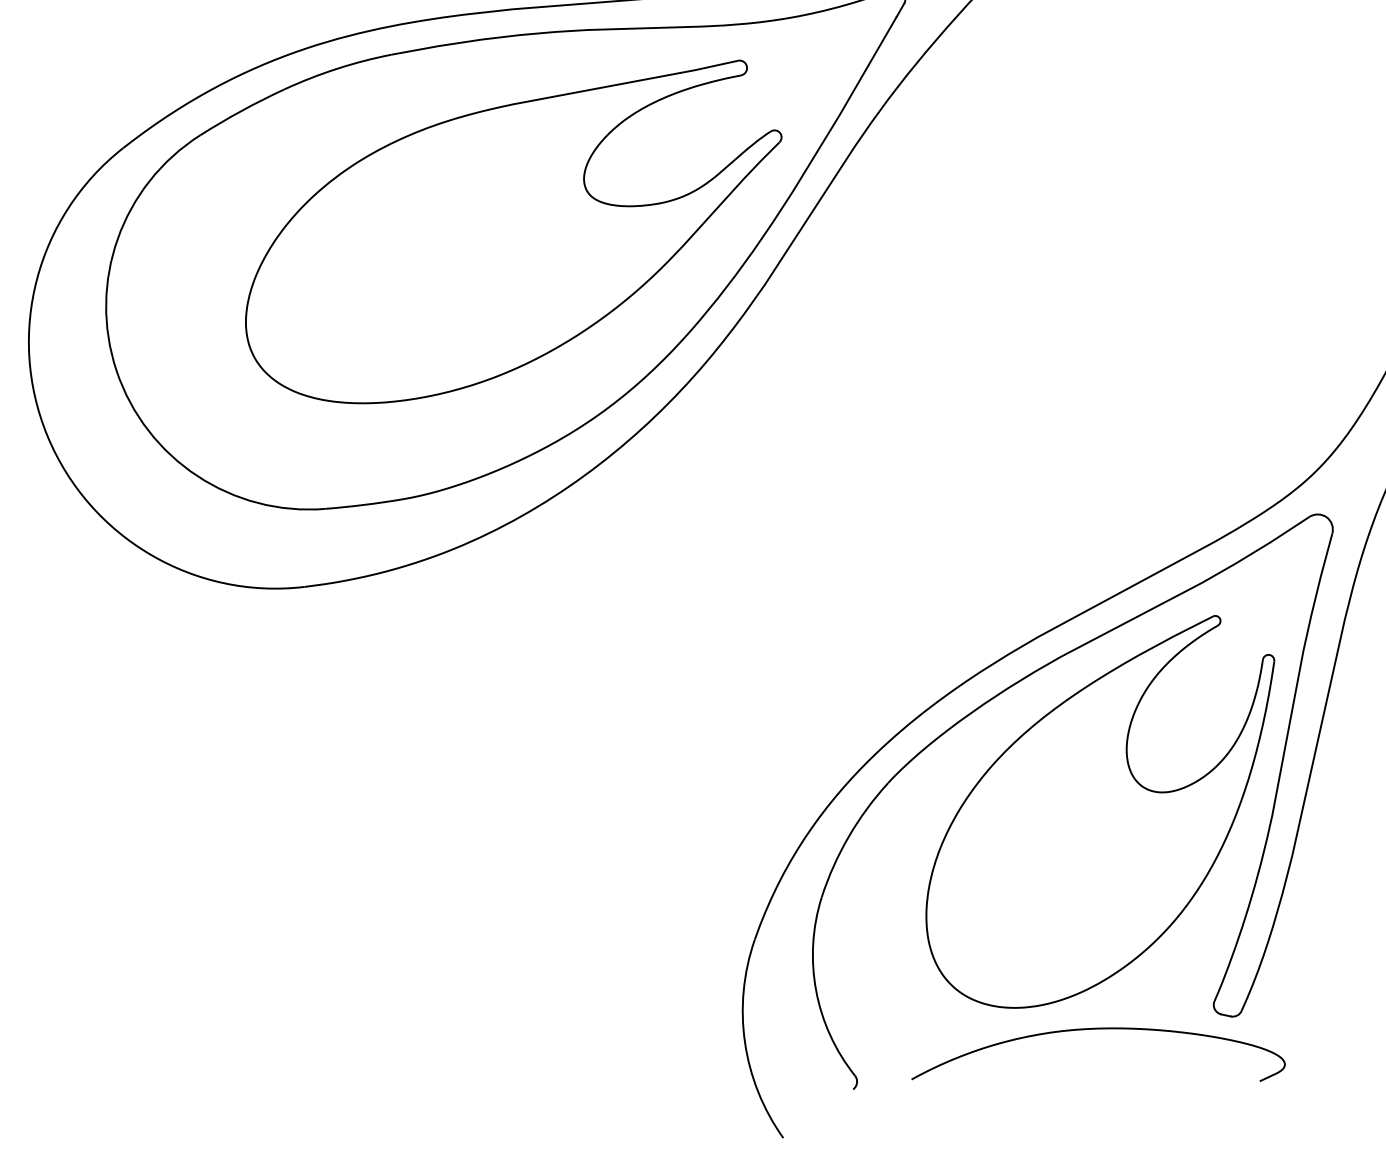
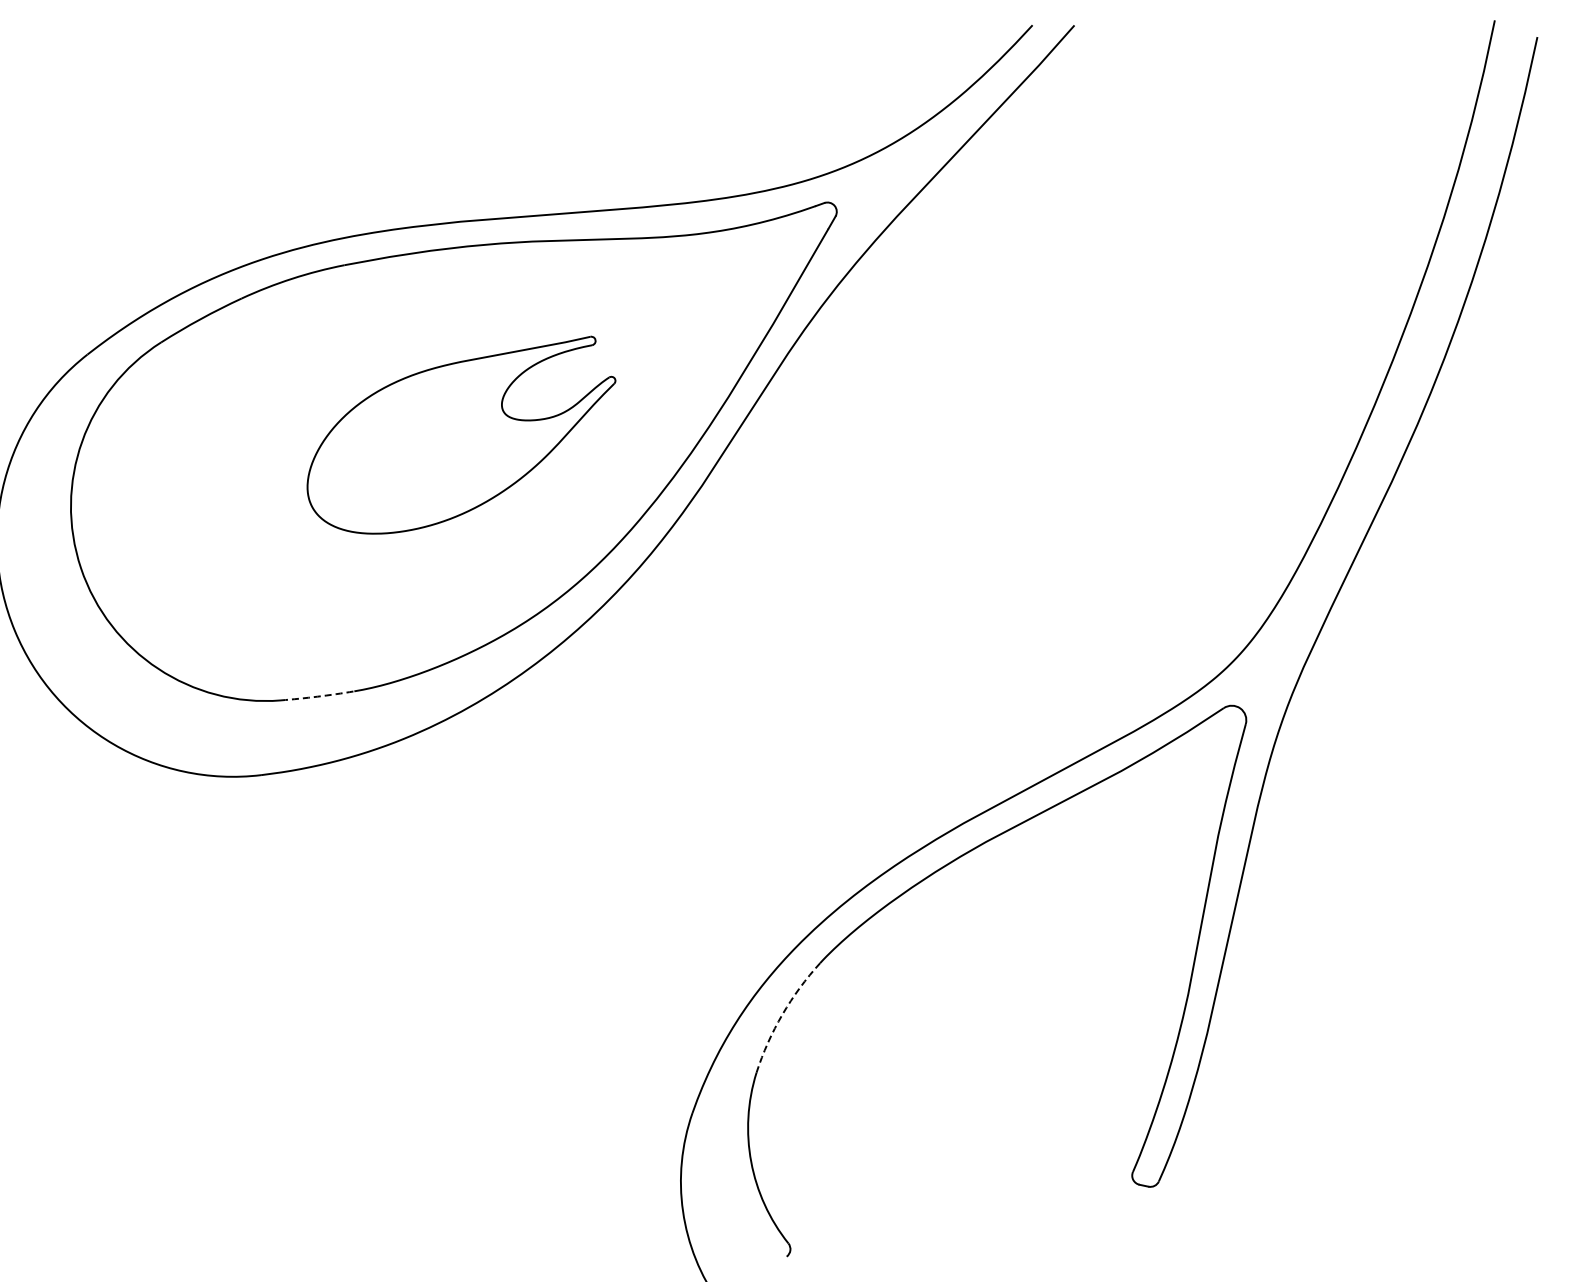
part: (513, 232) -> (461, 435), size x0.6
arc: (363, 504) -> (317, 696), solid -> dashed
part: (1100, 811) -> (1023, 990), removed
arc: (848, 836) -> (782, 1014), solid -> dashed
curve: (1098, 1029) -> (1021, 1199), removed

